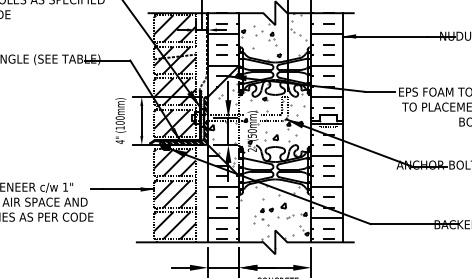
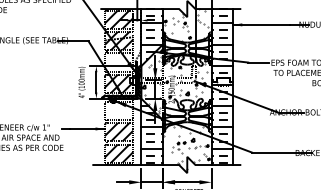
hatch: (174, 91) -> (118, 62), removed
hatch: (174, 162) -> (118, 110), removed

